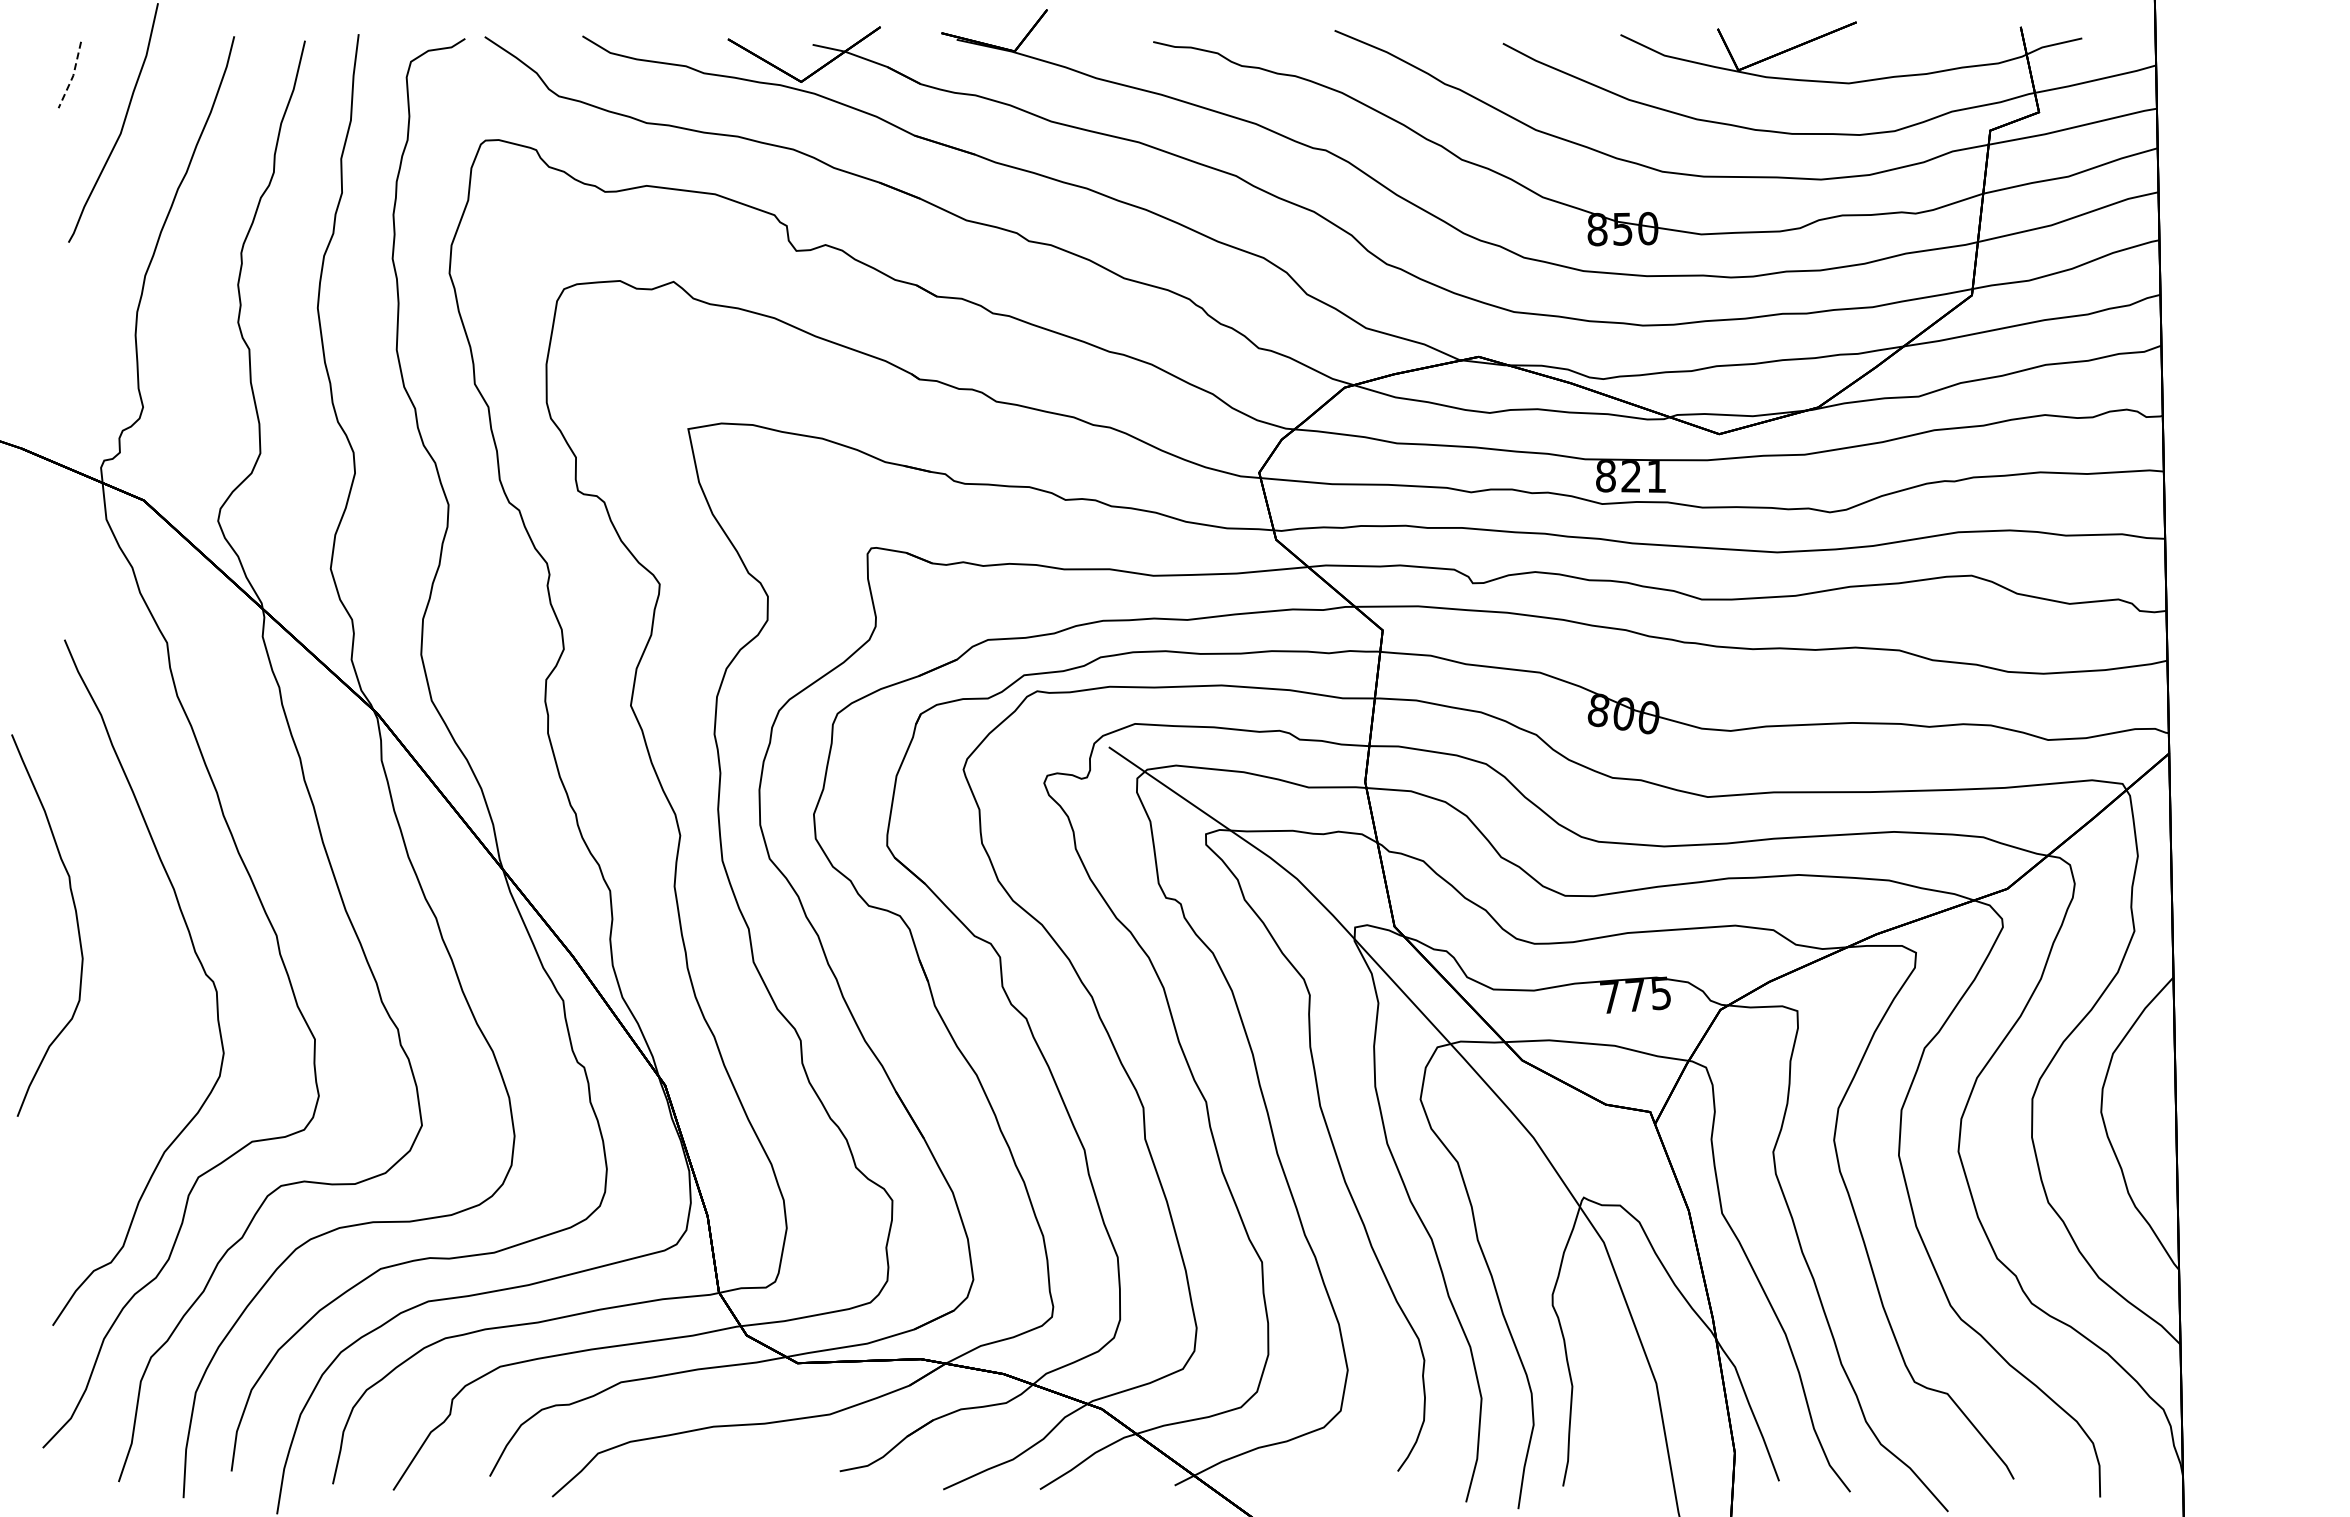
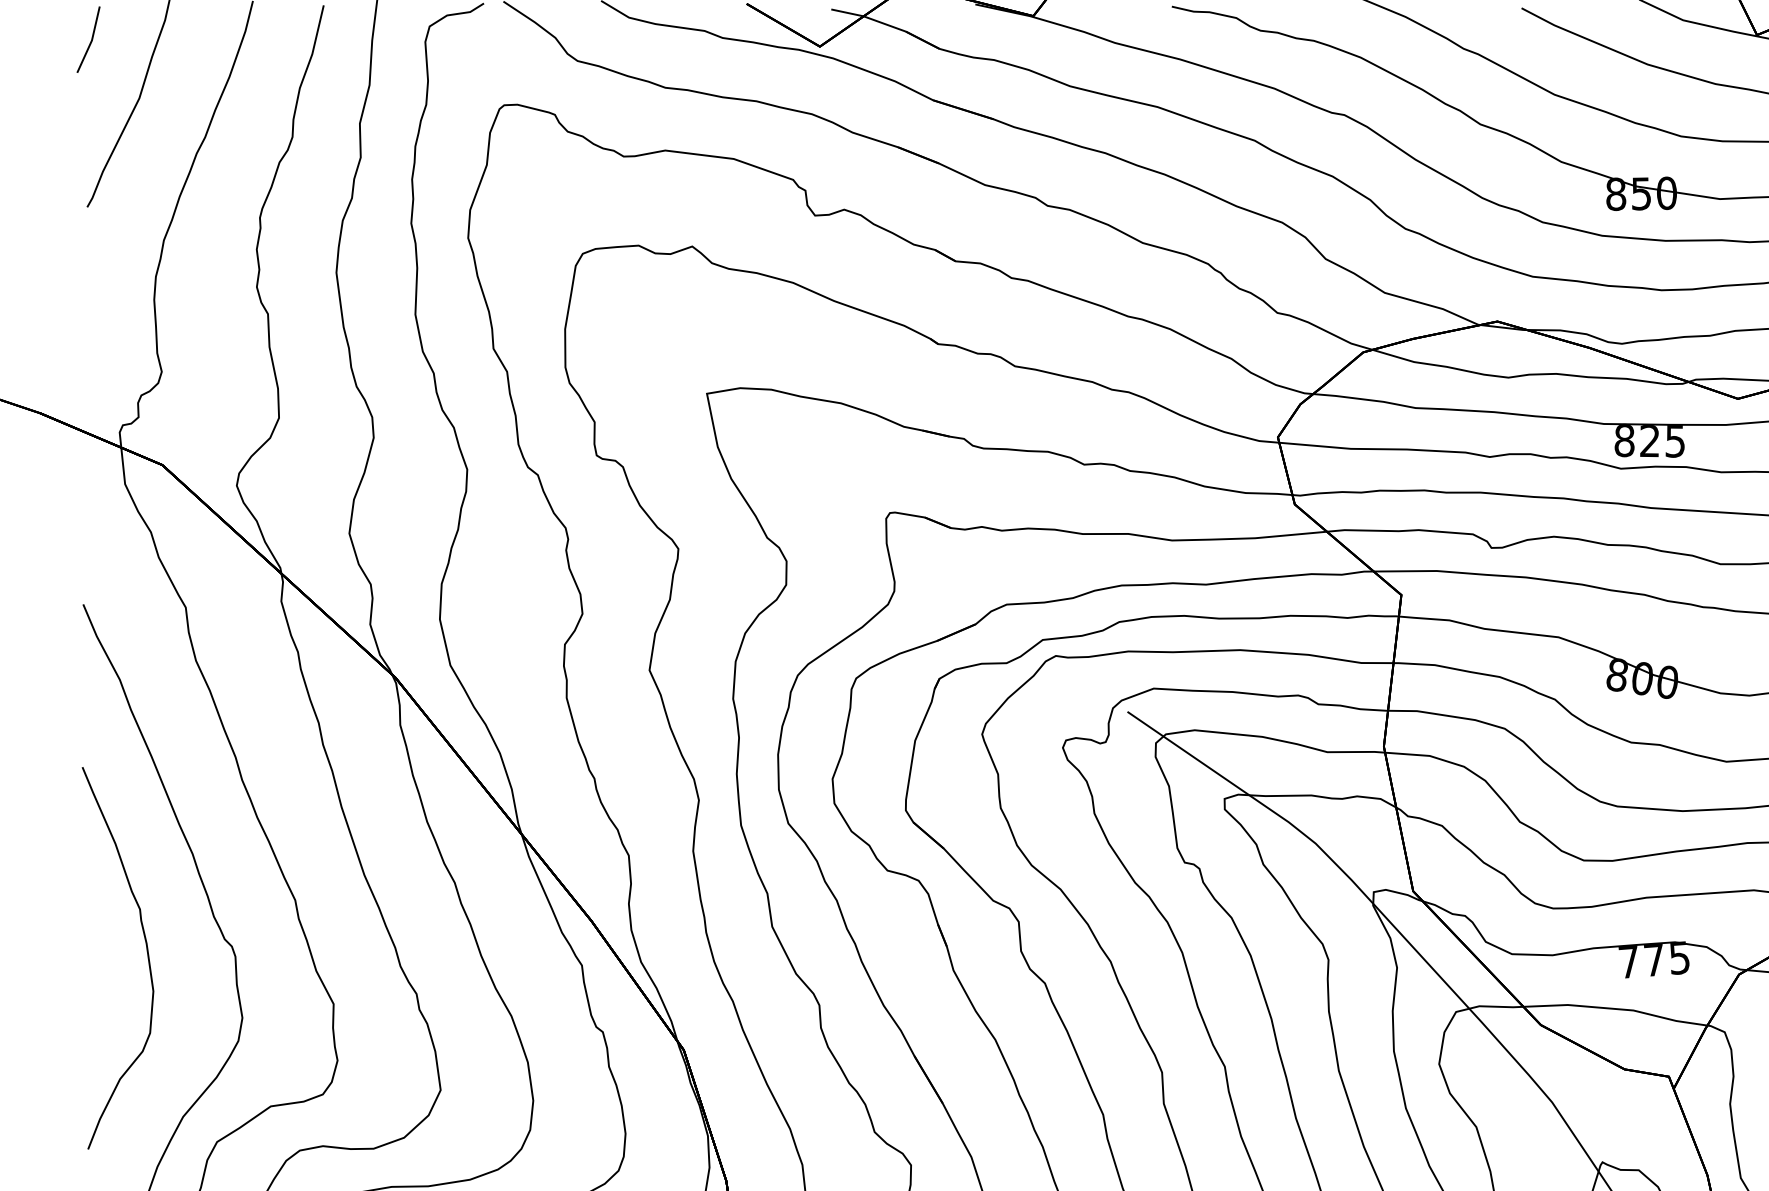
line: (73, 75) -> (92, 40), dashed -> solid
text: (1656, 477) -> (1675, 442), 821 -> 825
curve: (76, 923) -> (147, 956), moved

